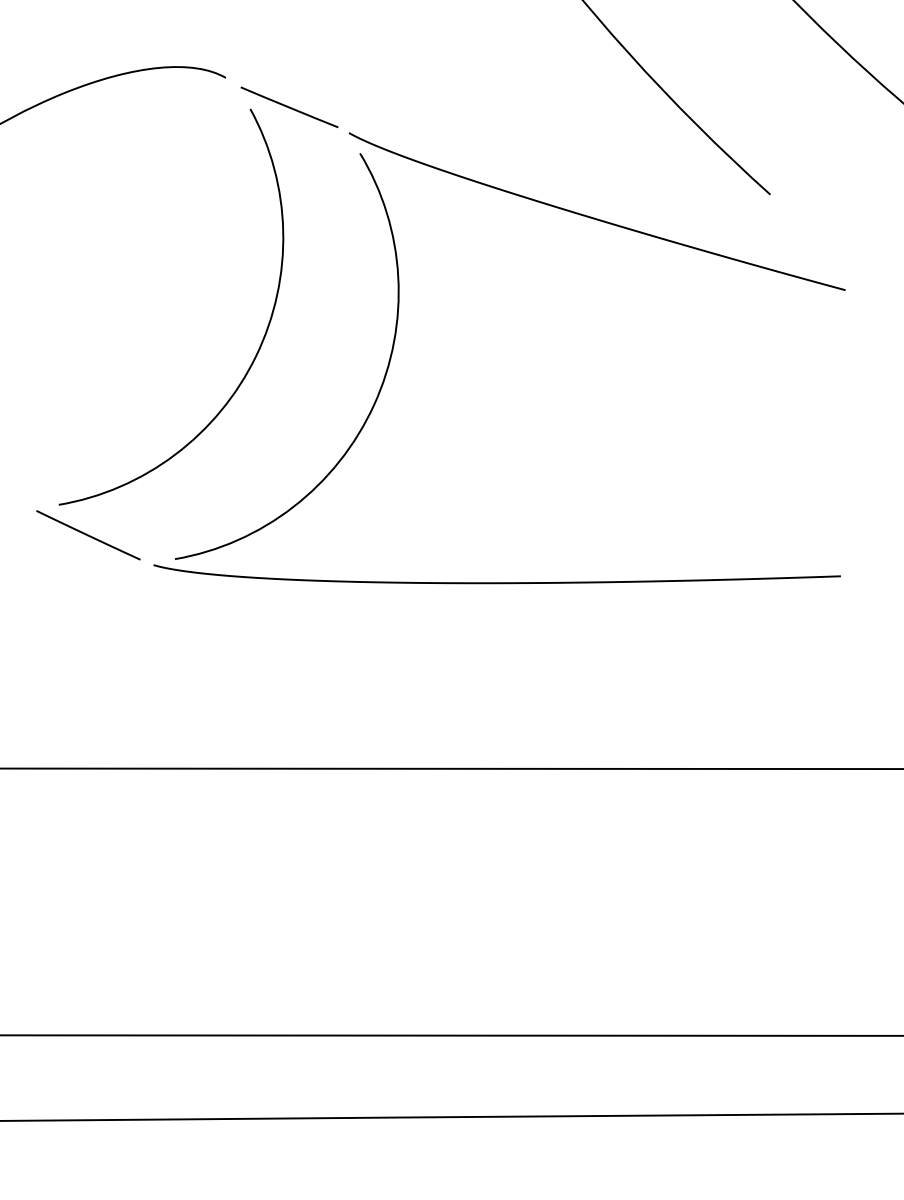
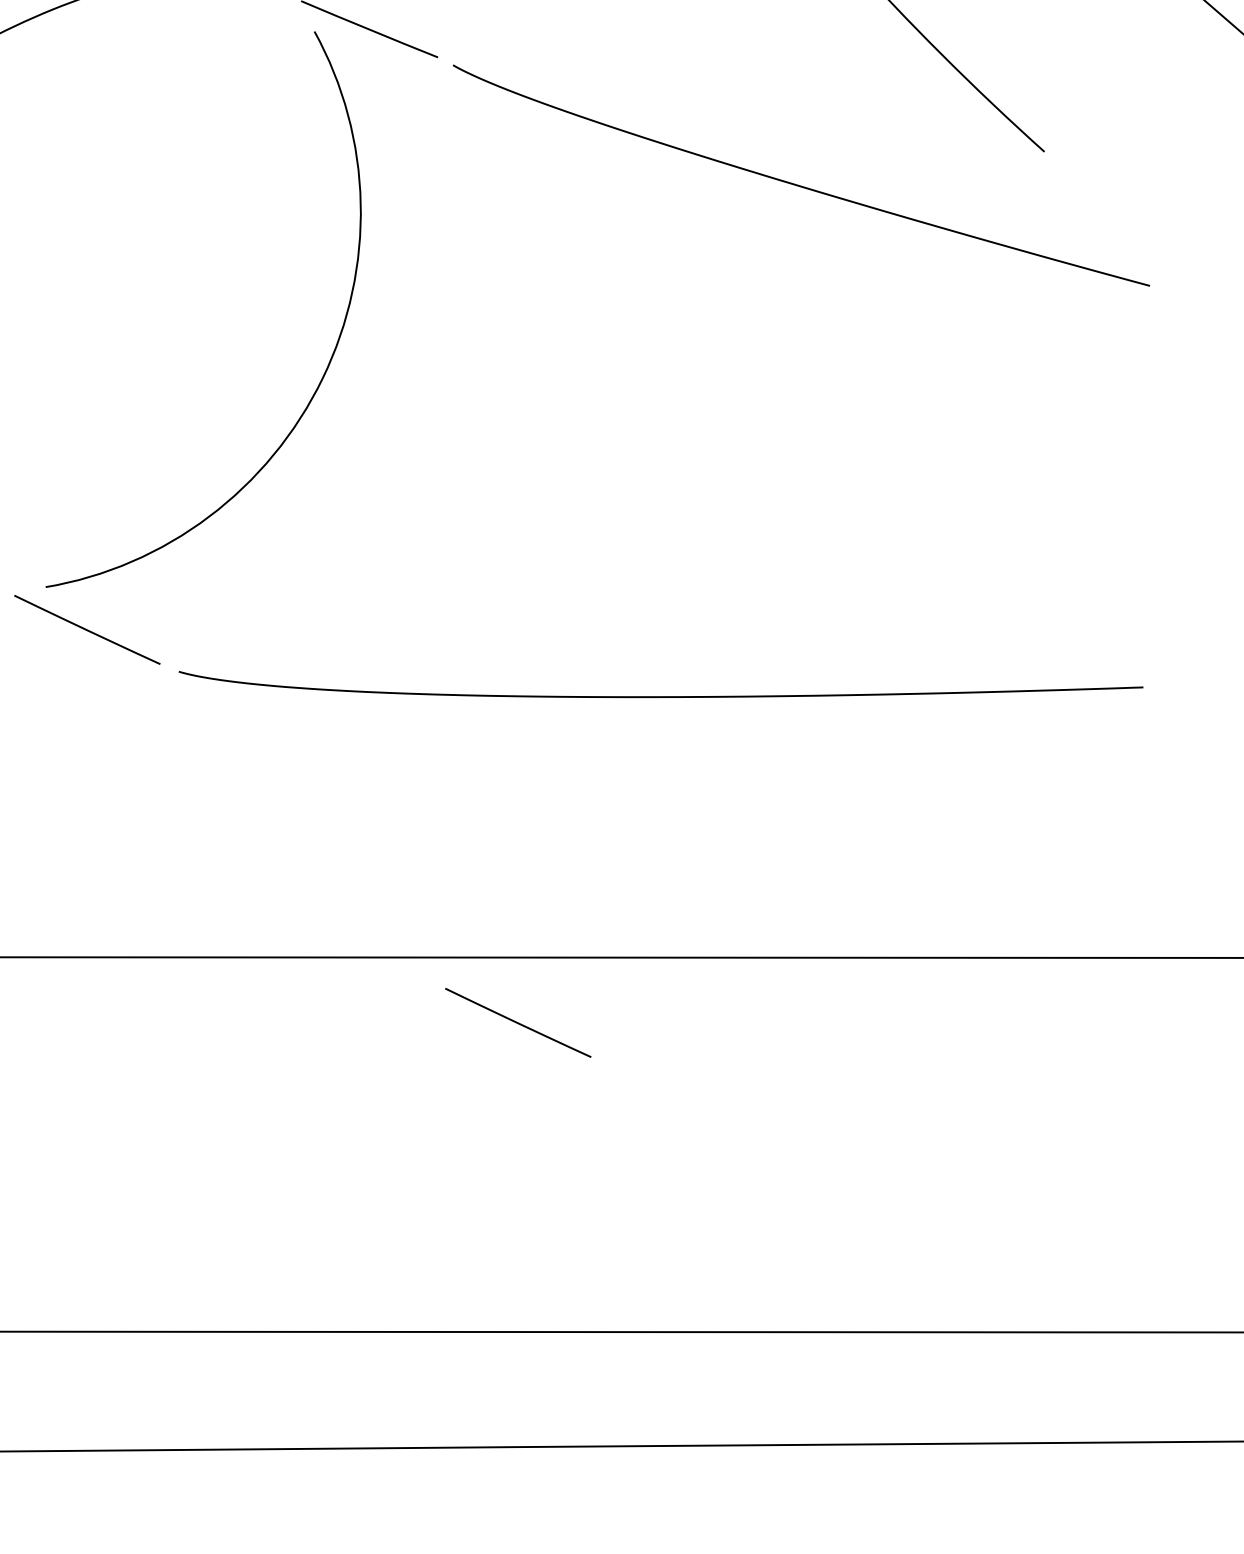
curve: (379, 388) -> (495, 423), removed
line: (395, 815) -> (518, 1023), added

